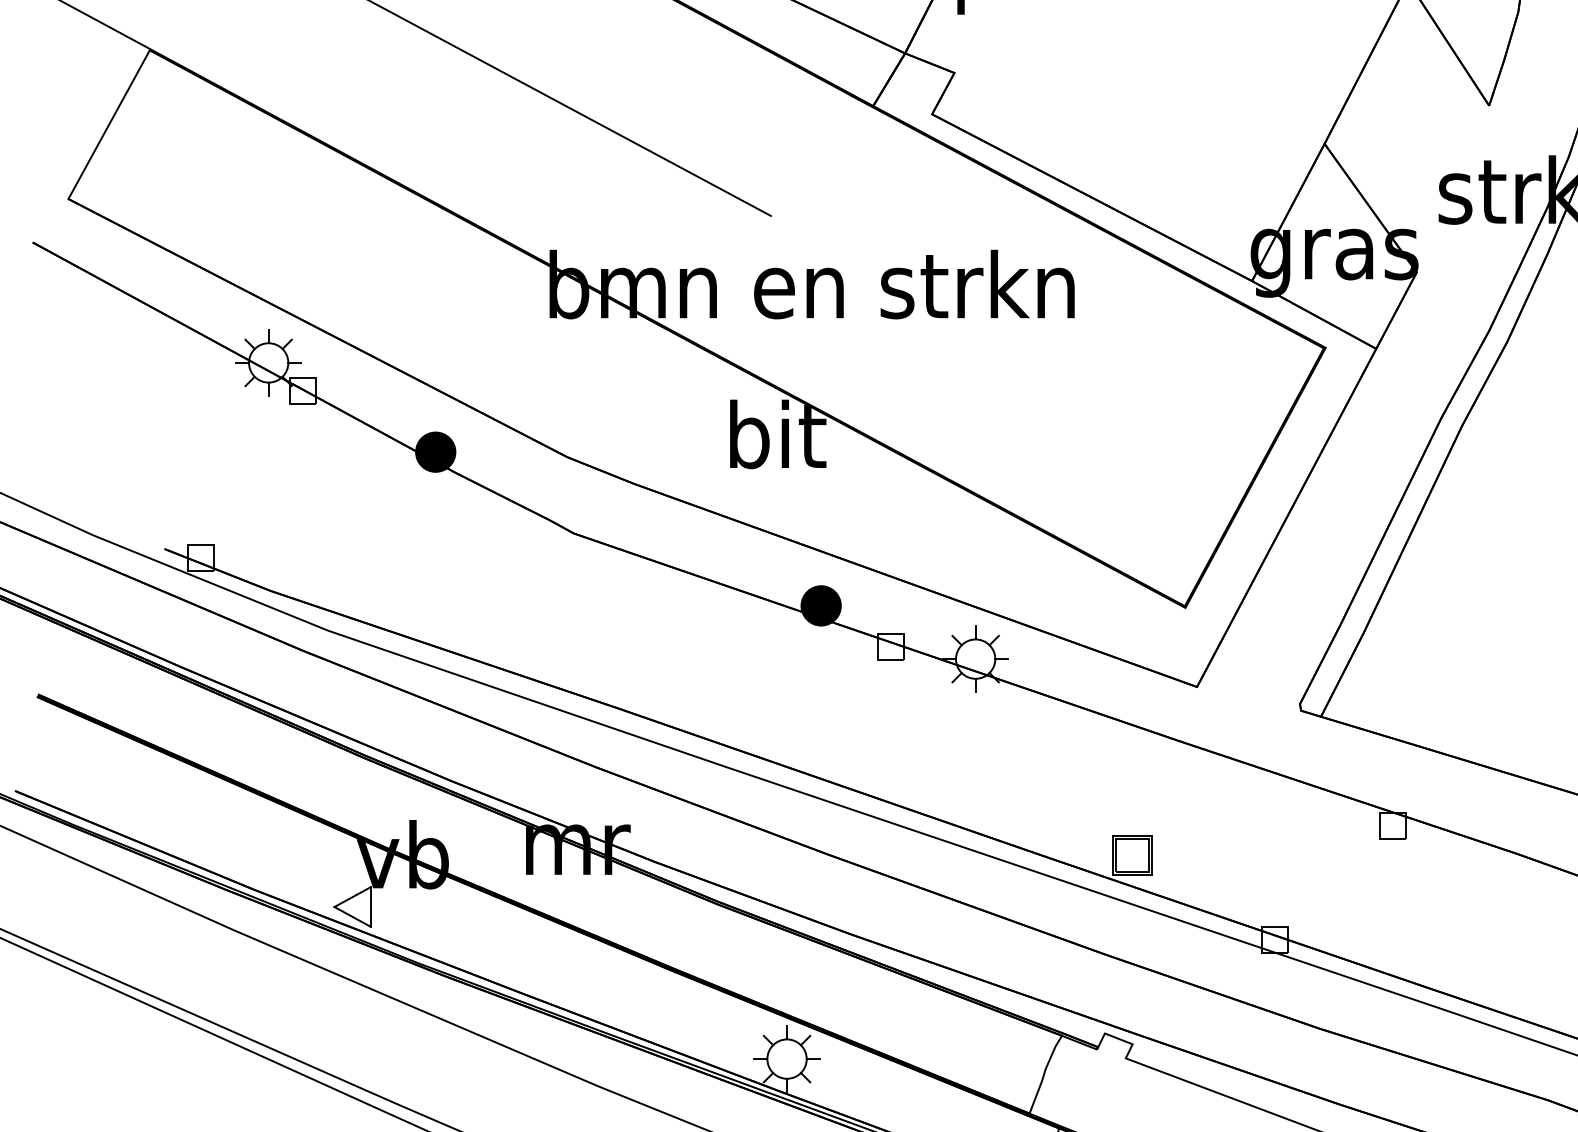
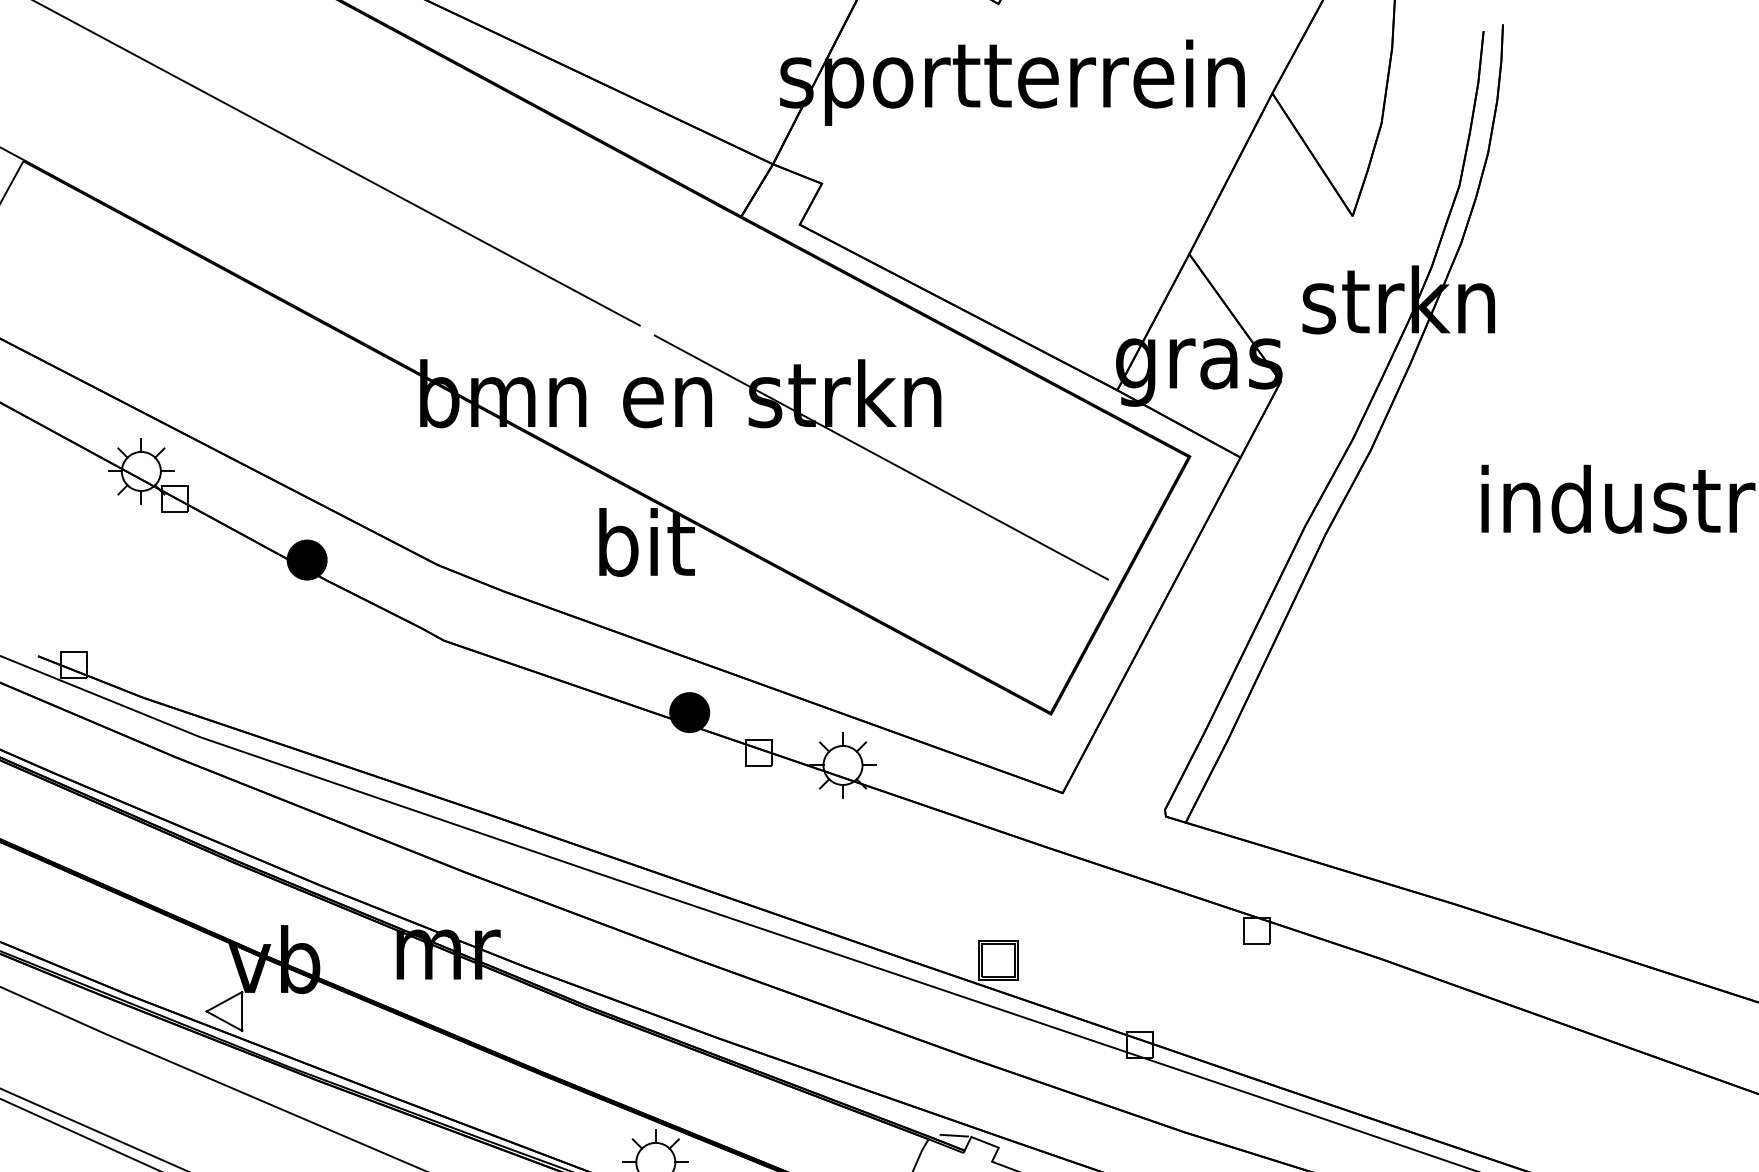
line: (1014, 348) -> (881, 457), added
line: (1086, 1031) -> (953, 1135), added

